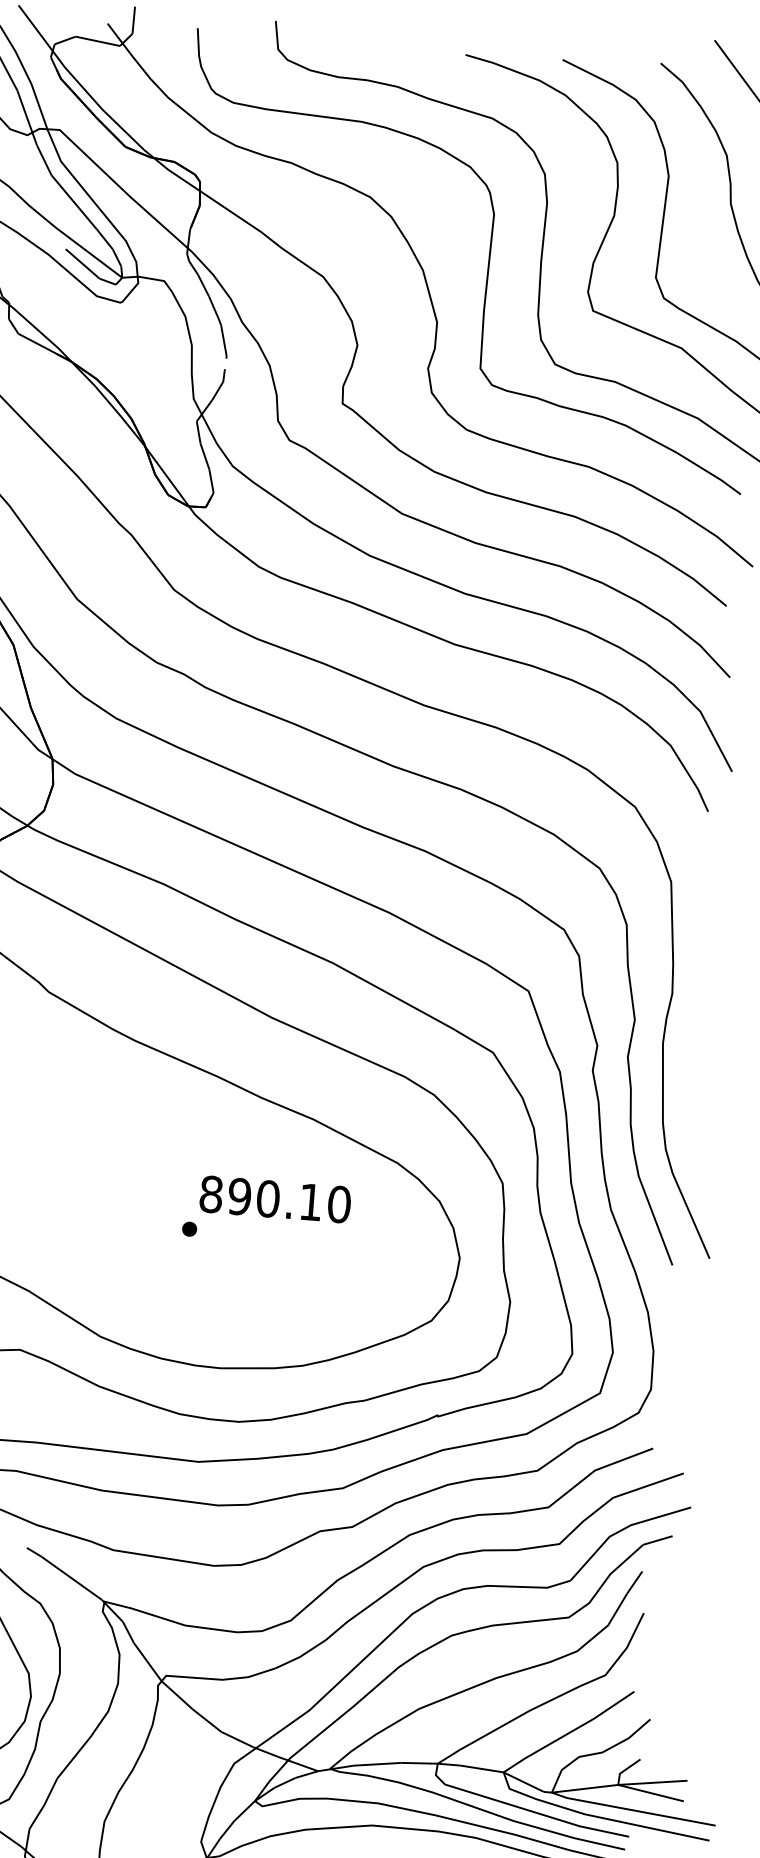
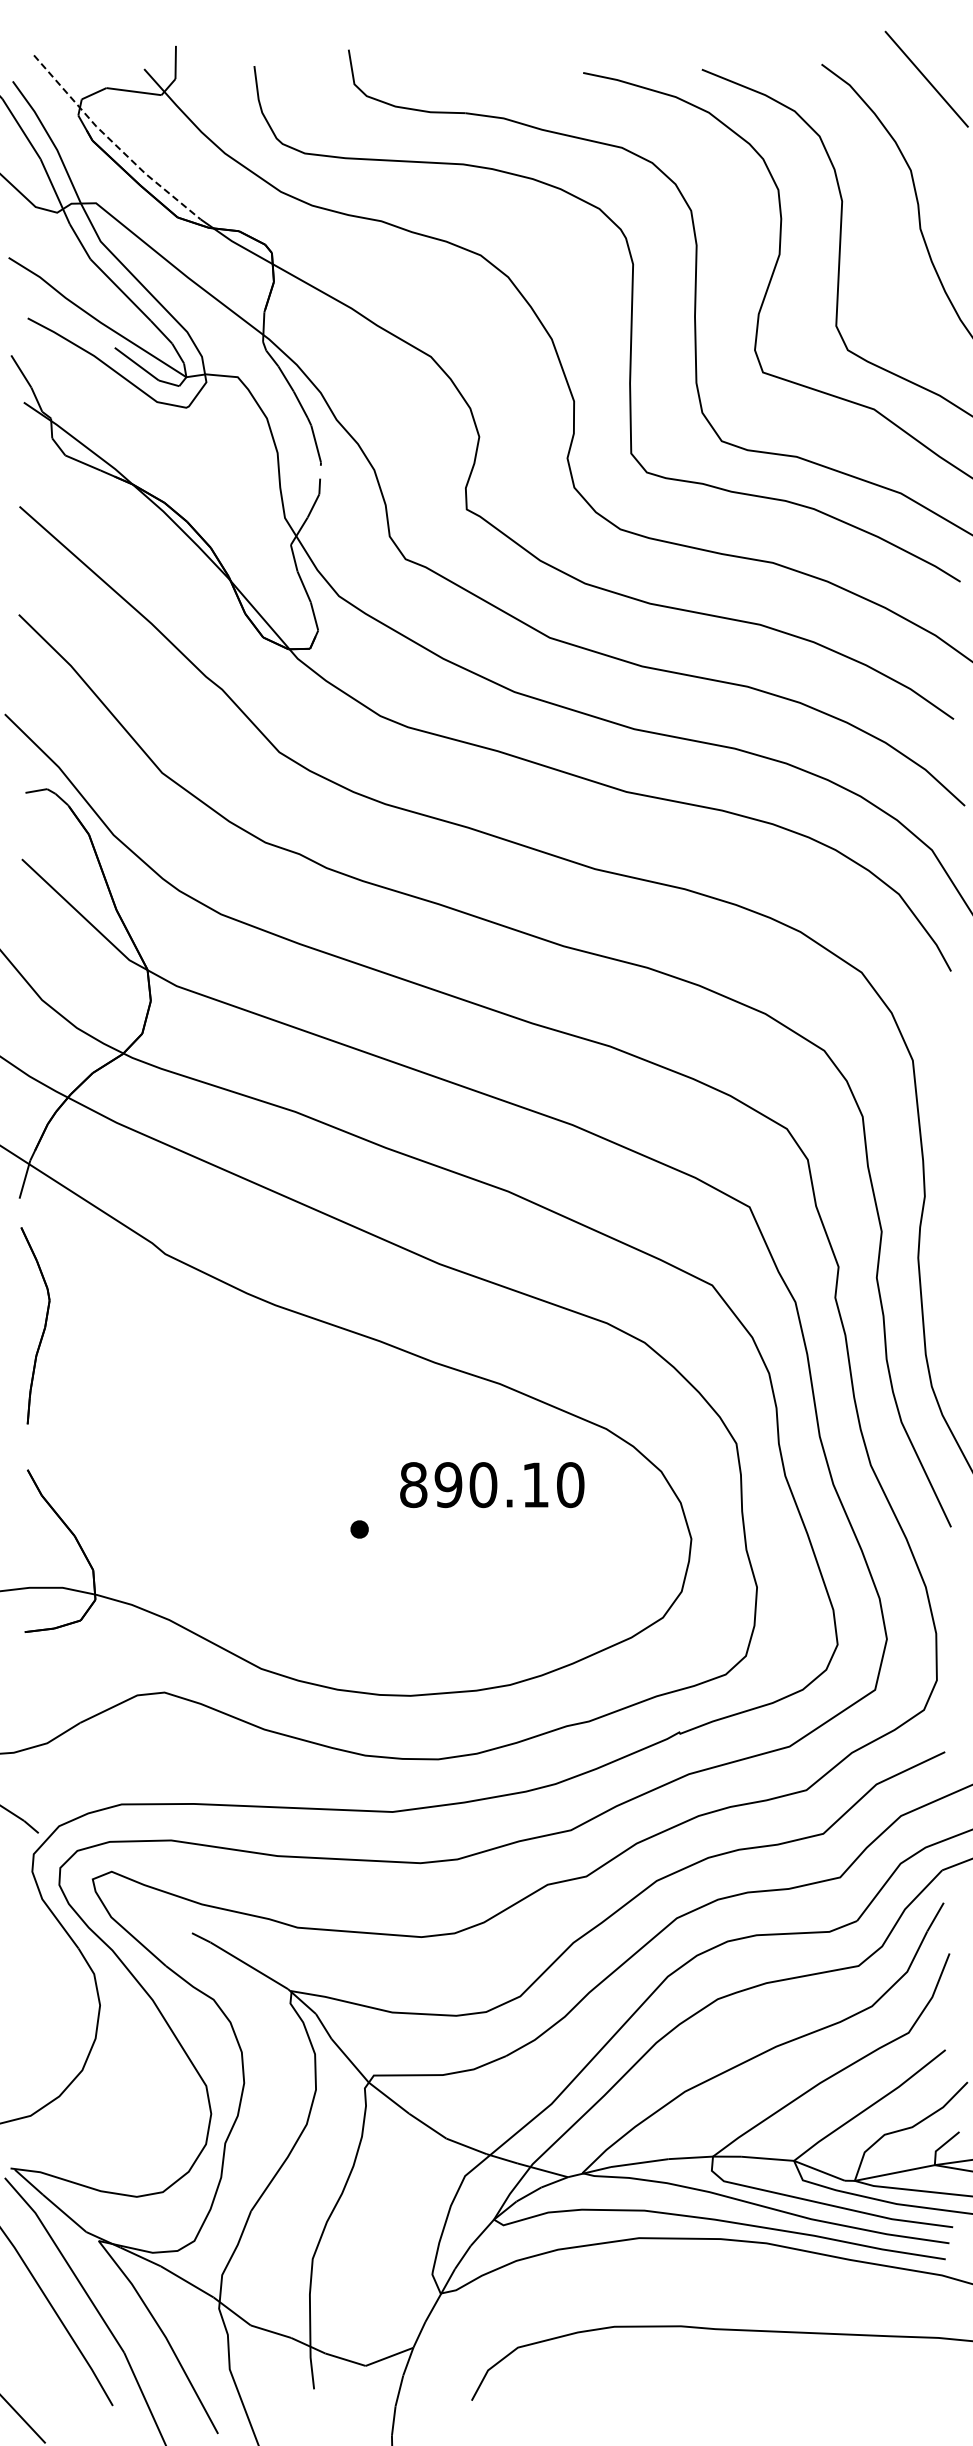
line: (77, 81) -> (112, 142), solid -> dashed
text: (275, 1199) -> (492, 1485), moved

